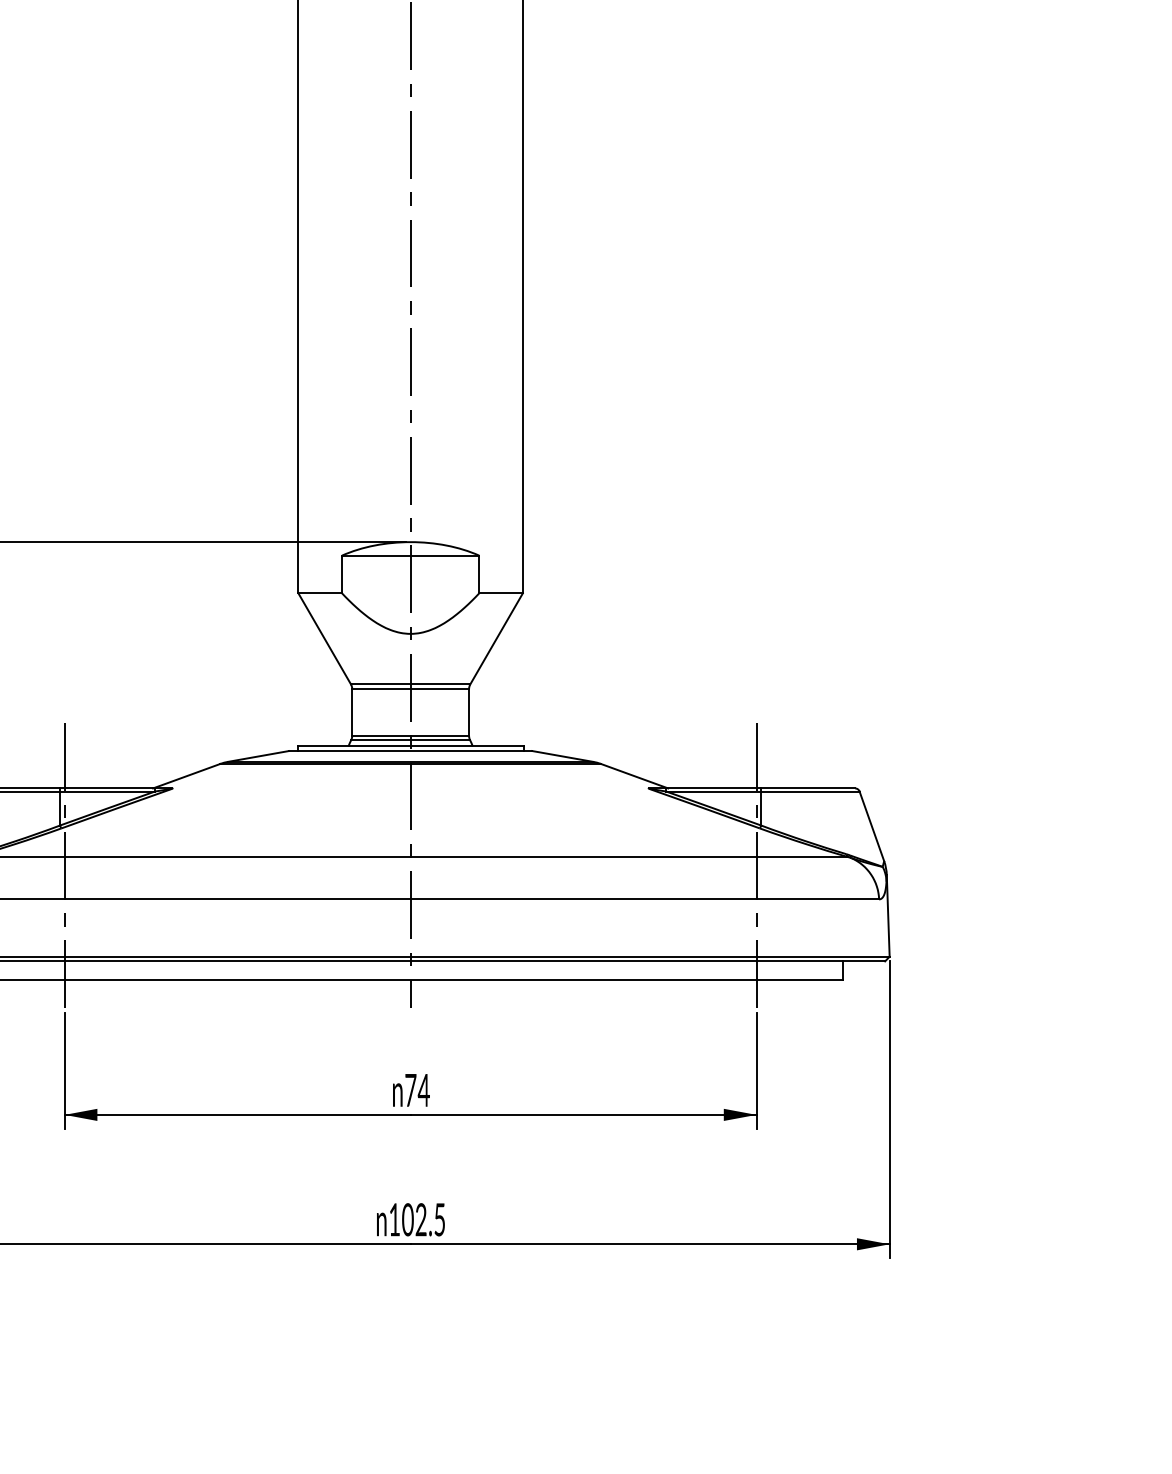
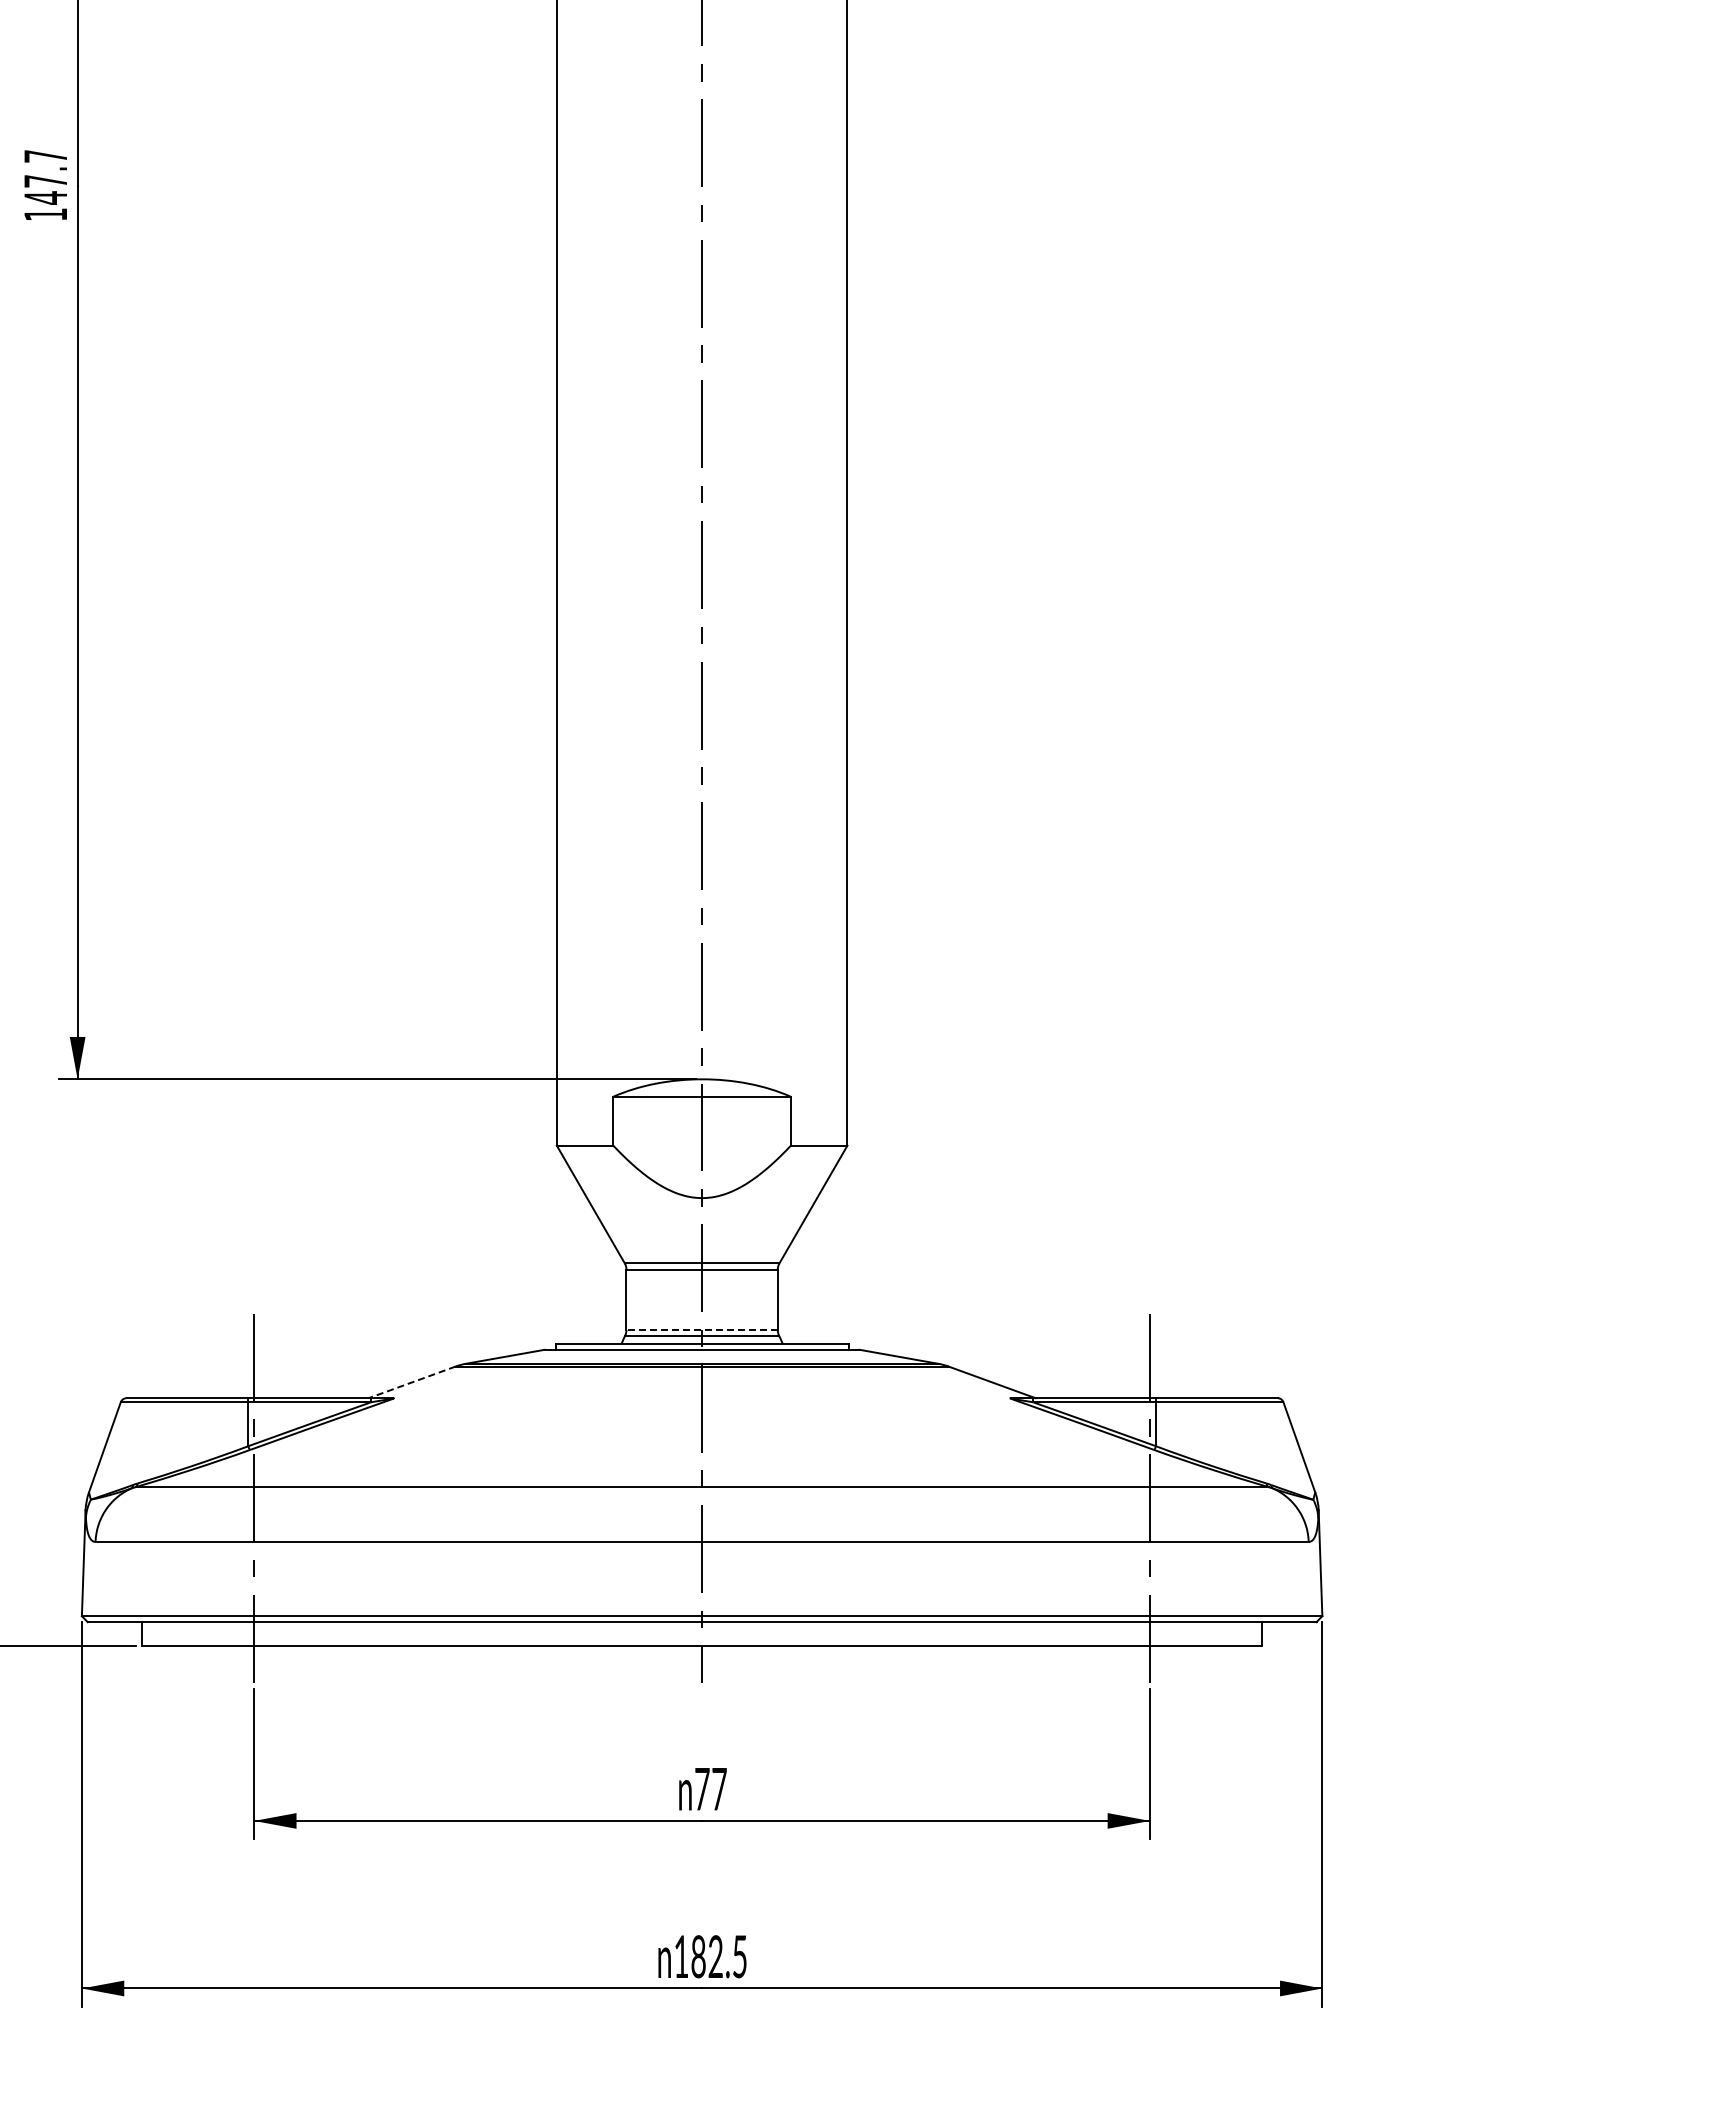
line: (410, 736) -> (702, 1330), solid -> dashed
line: (186, 776) -> (411, 1382), solid -> dashed
text: (424, 1090) -> (719, 1789), 74 -> 77
text: (407, 1220) -> (698, 1957), 102.5 -> 182.5

